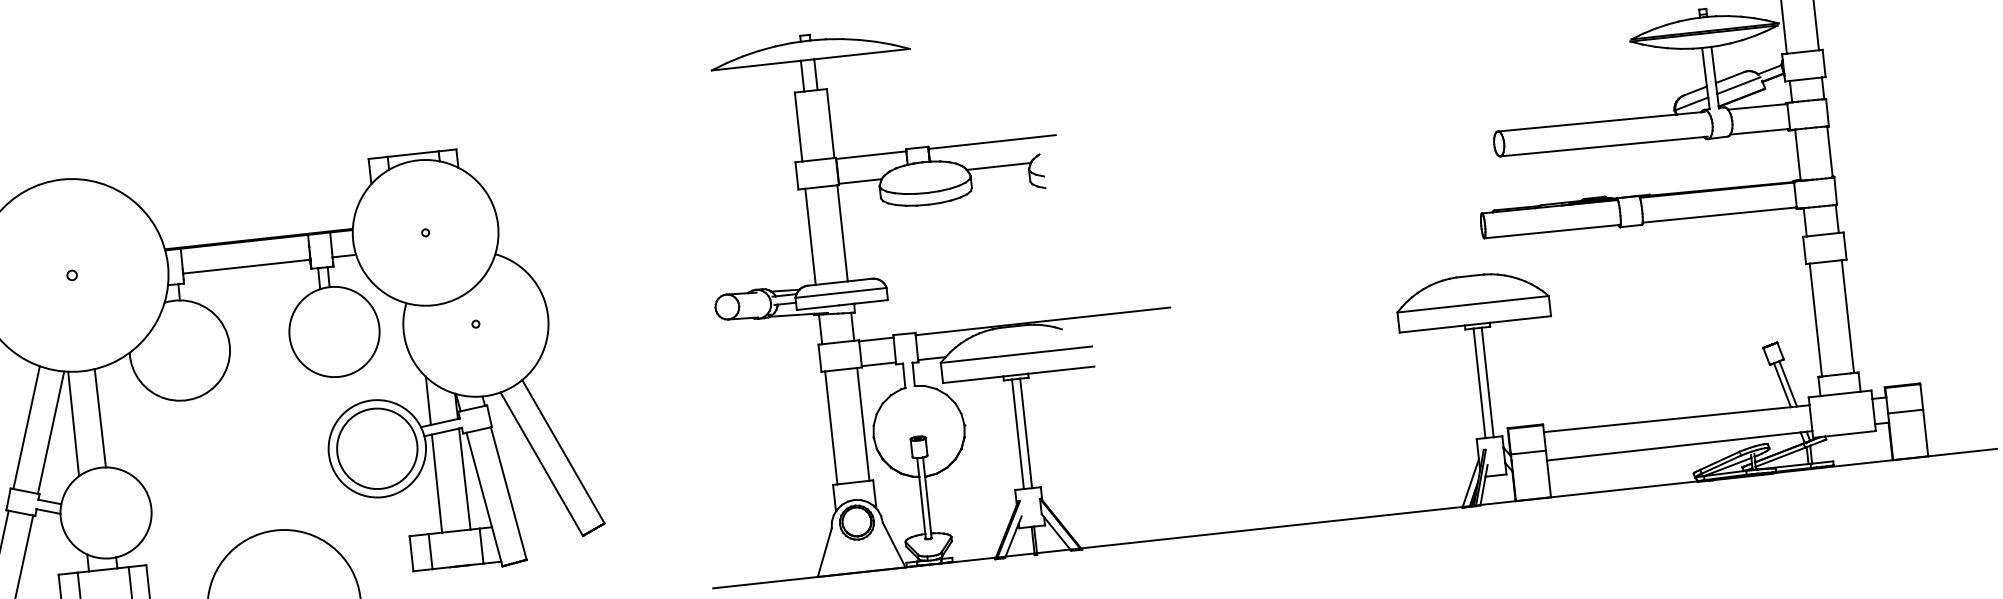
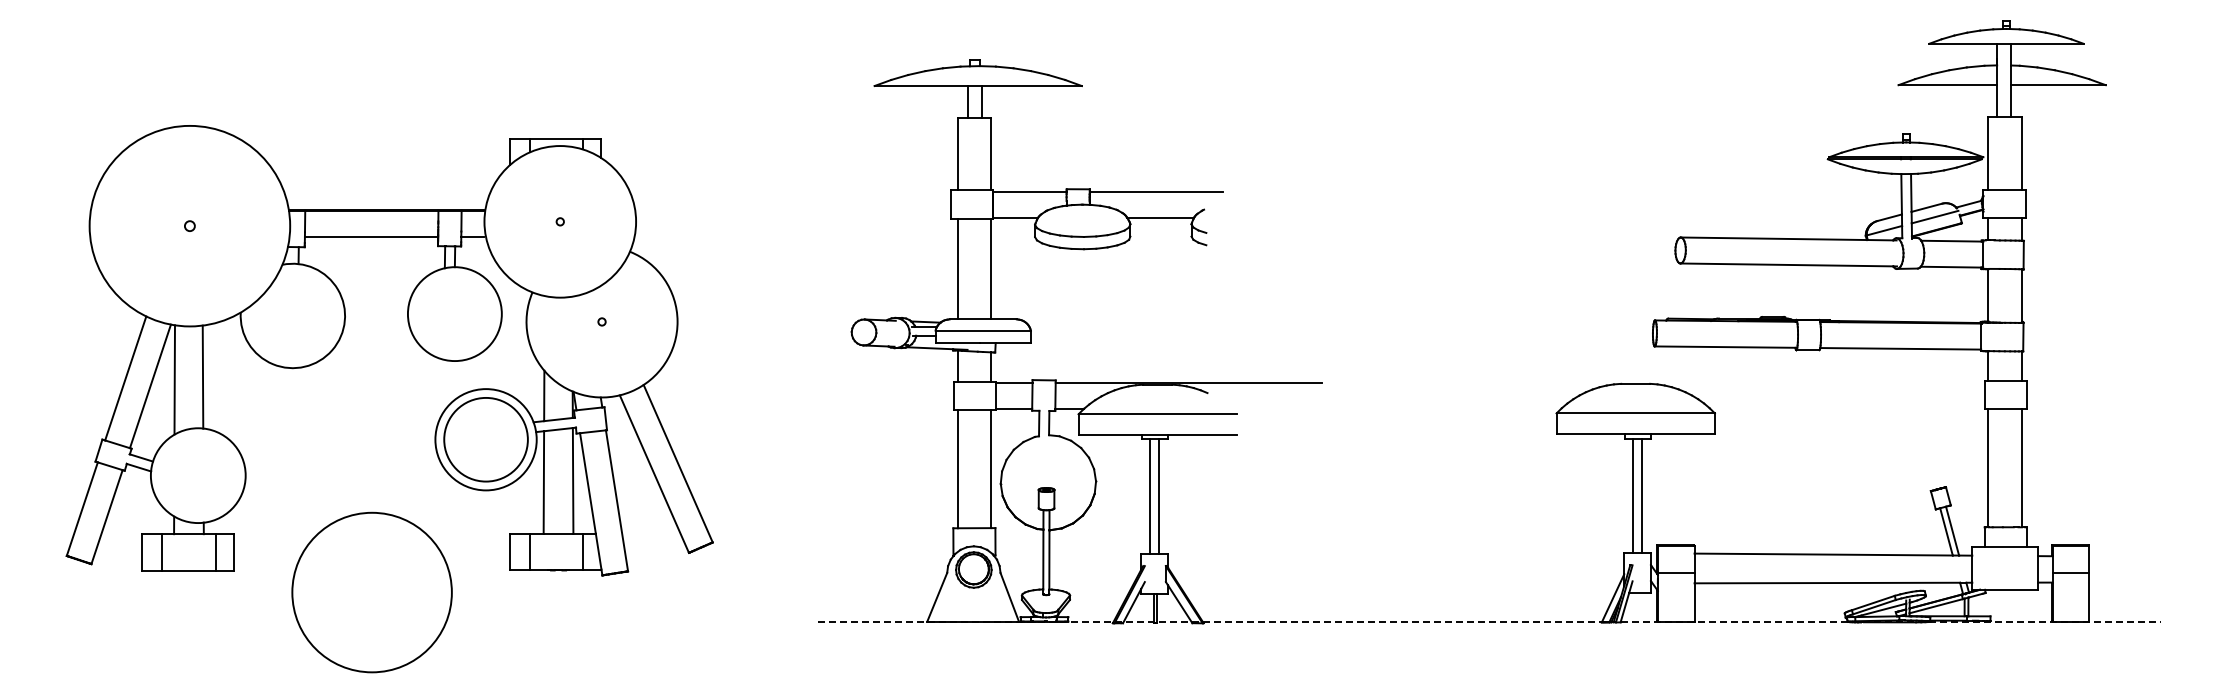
line: (1355, 518) -> (1489, 621), solid -> dashed

